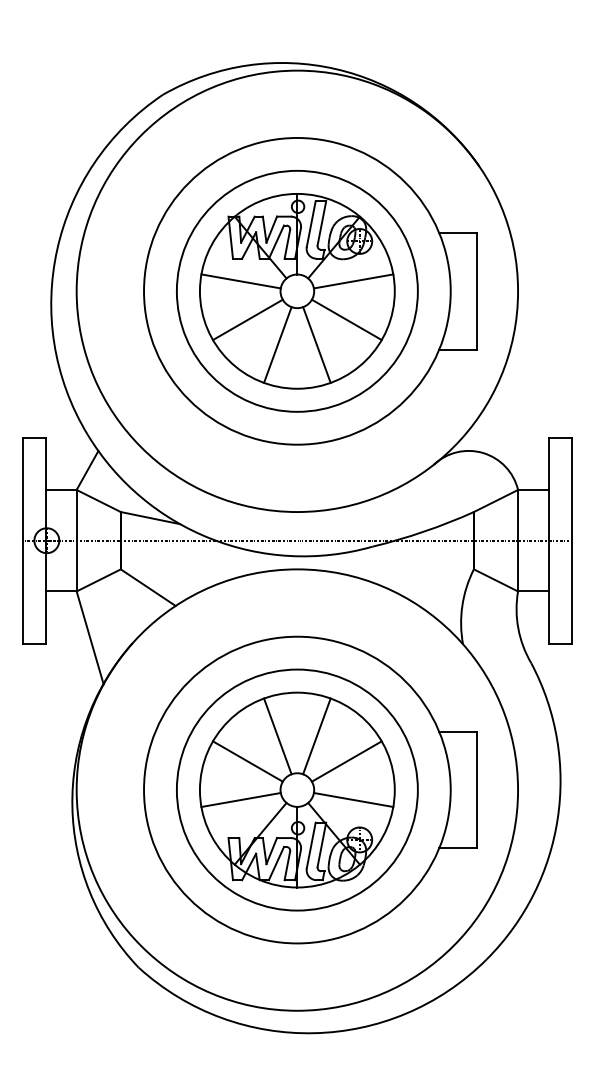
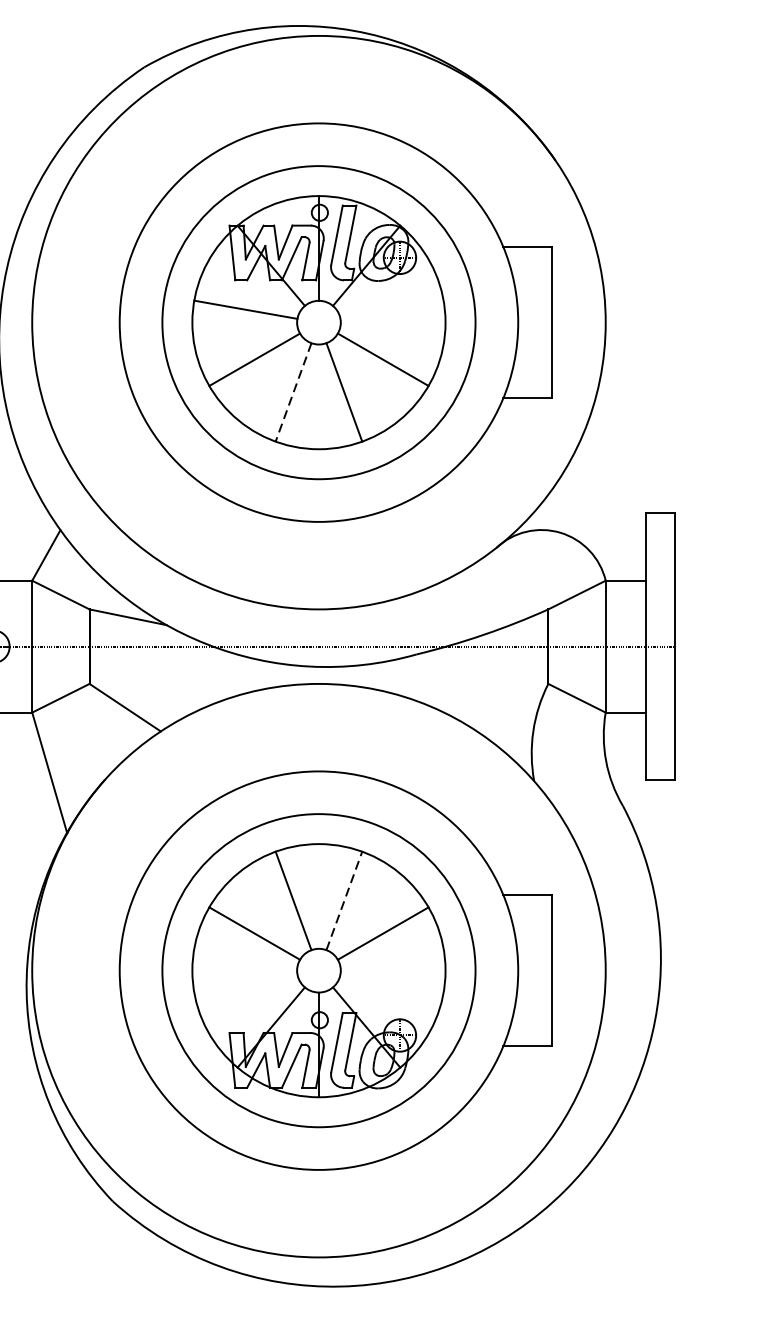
line: (353, 281) -> (391, 309), removed
line: (277, 345) -> (293, 393), solid -> dashed
line: (317, 735) -> (345, 899), solid -> dashed
line: (240, 800) -> (245, 984), removed
line: (353, 800) -> (391, 984), removed

